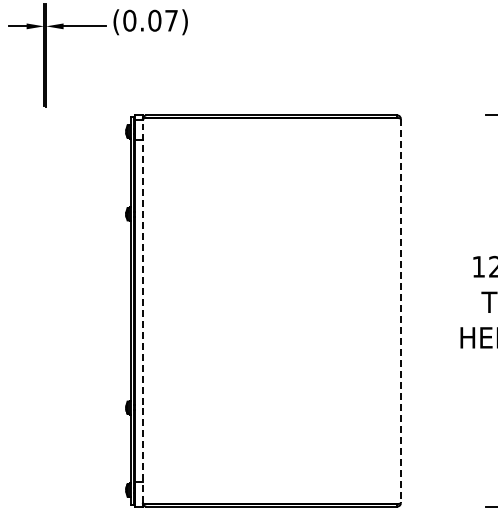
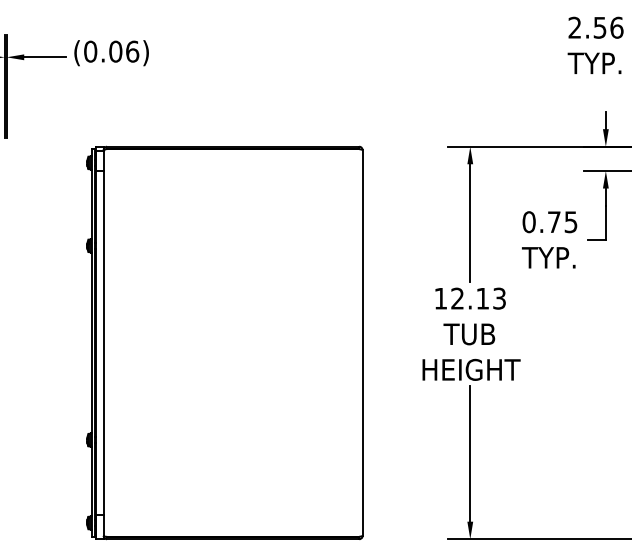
text: (171, 20) -> (132, 51), (0.07) -> (0.06)
line: (142, 310) -> (103, 342), dashed -> solid
line: (400, 310) -> (362, 342), dashed -> solid

